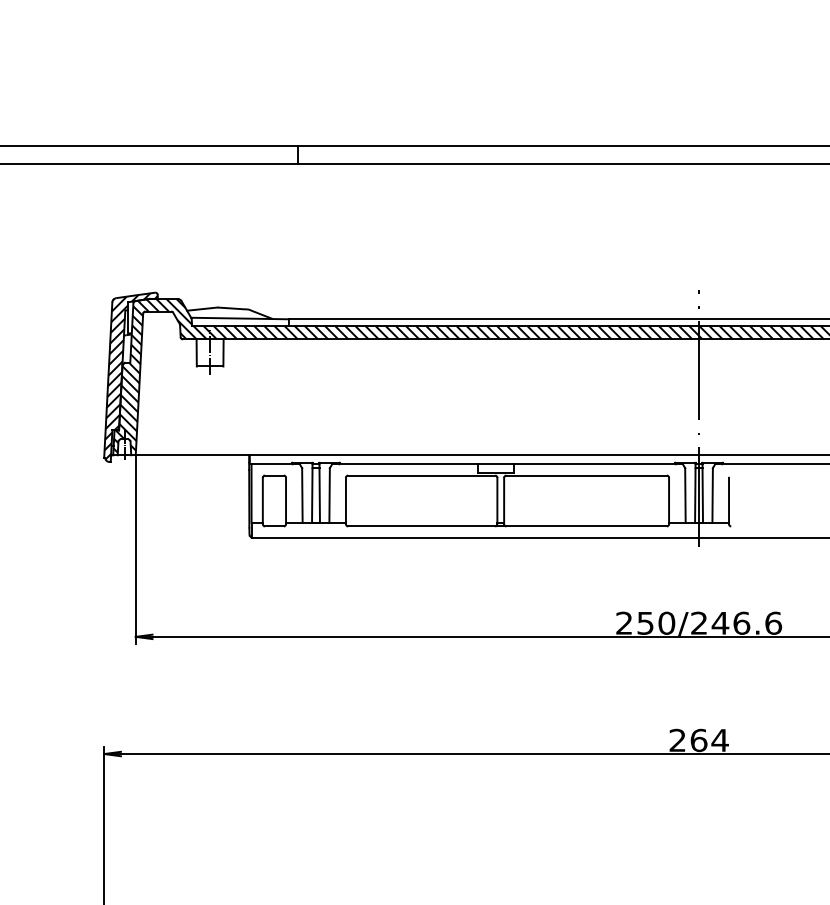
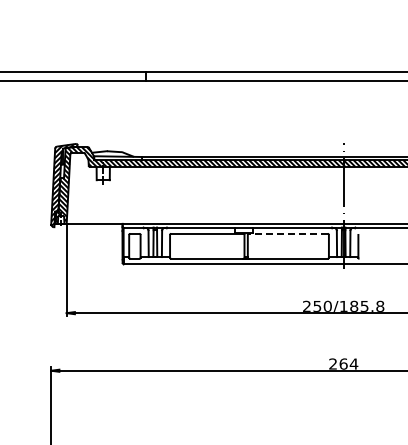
line: (584, 474) -> (287, 233), solid -> dashed
text: (735, 621) -> (361, 305), 250/246.6 -> 250/185.8

